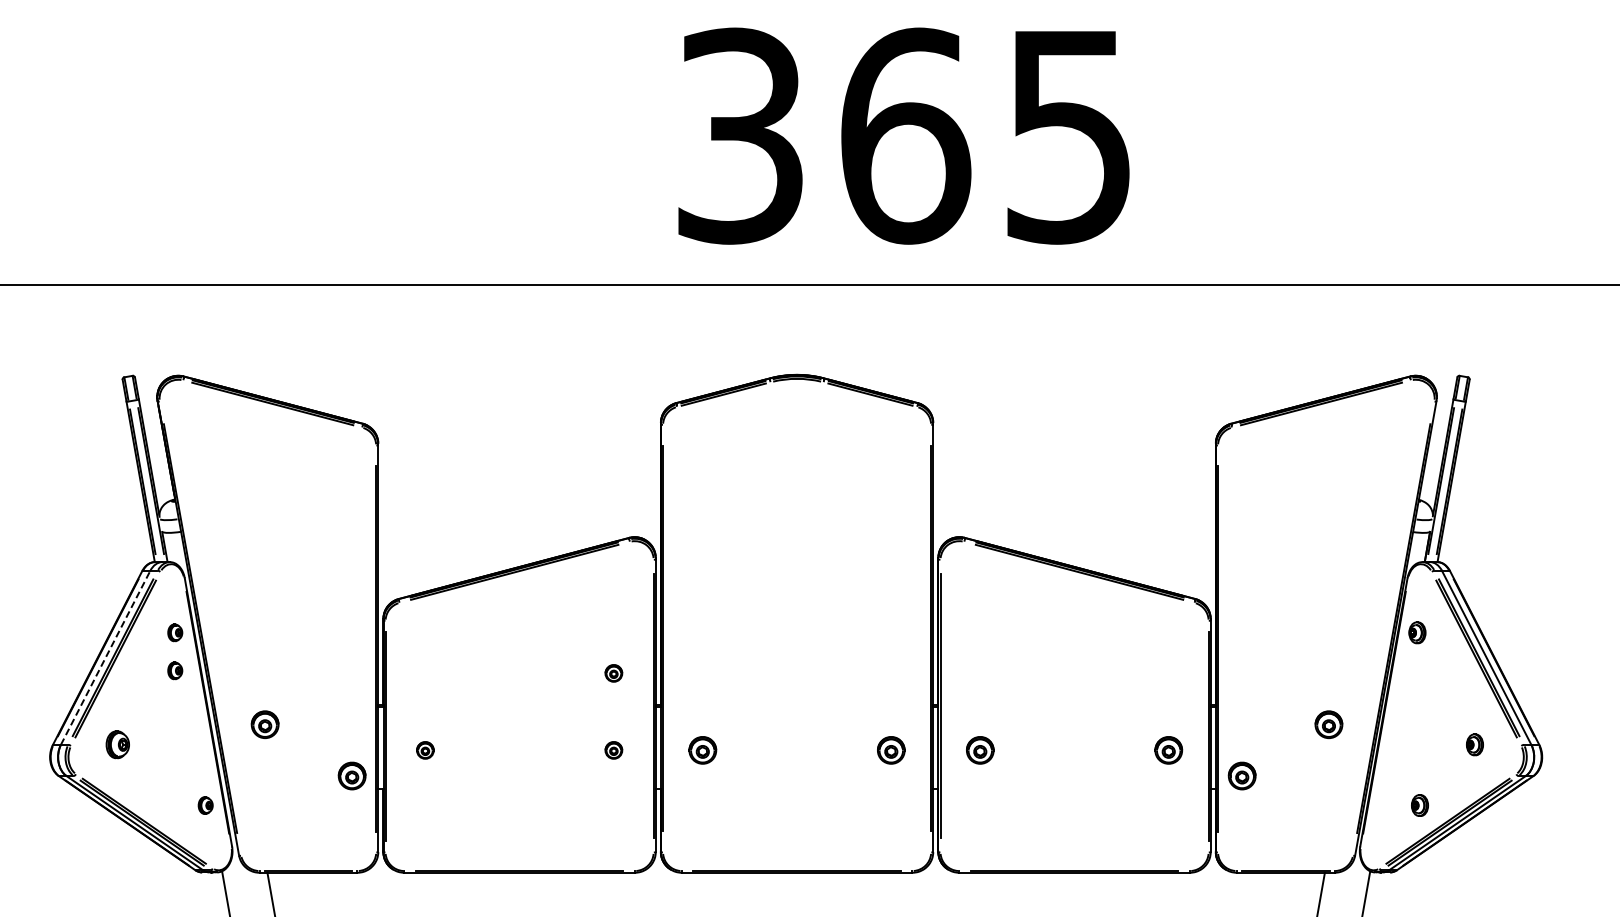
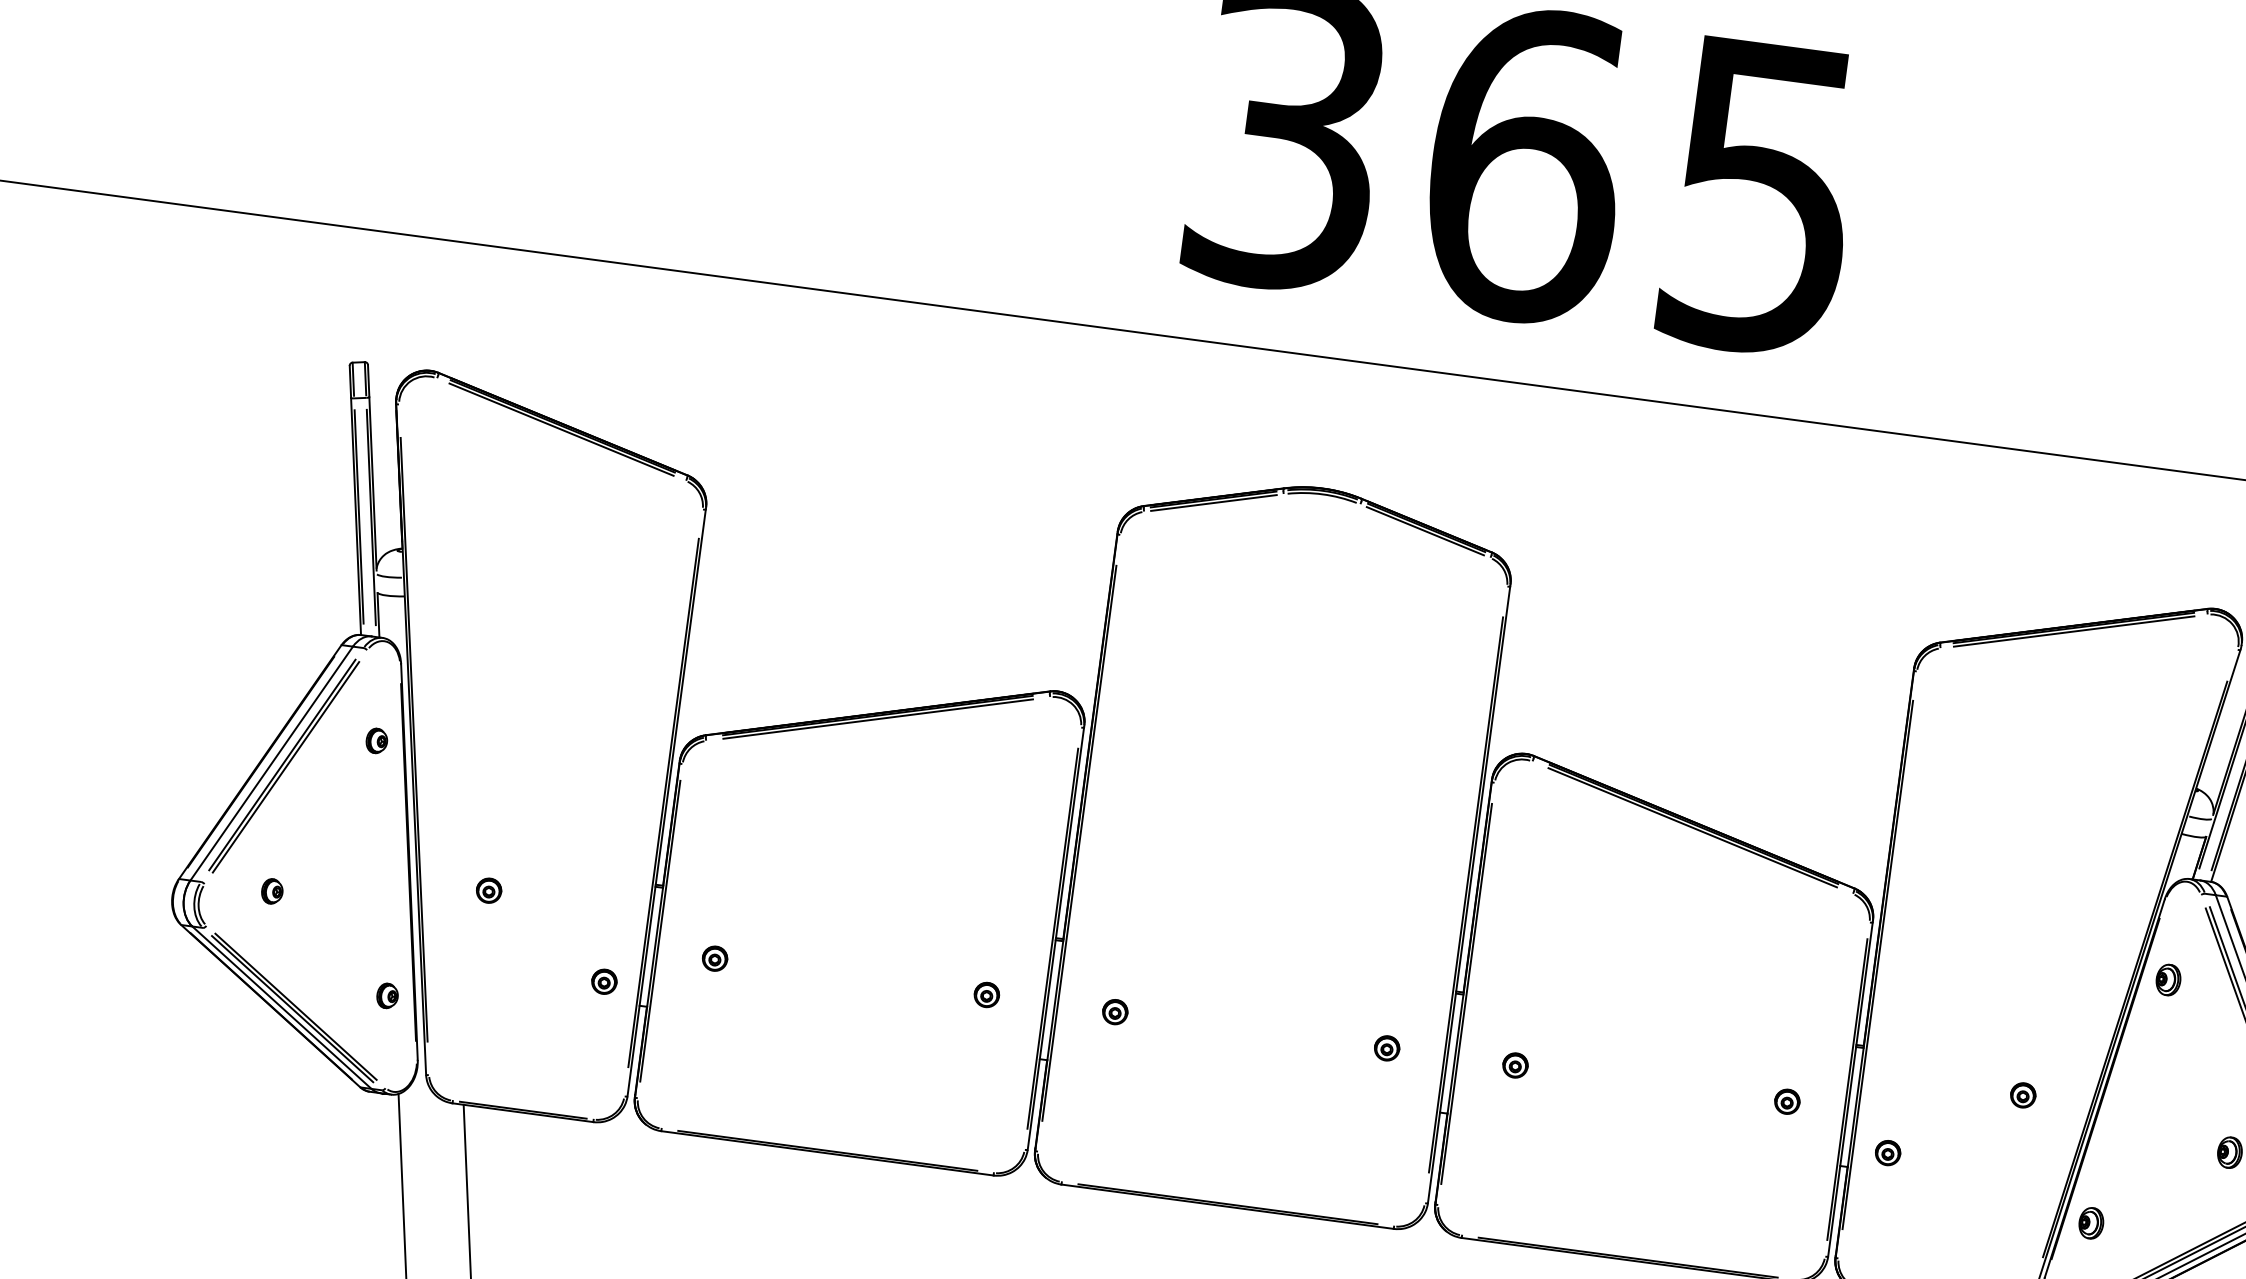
line: (105, 657) -> (271, 763), dashed -> solid
part: (175, 670) -> (369, 795), removed
part: (613, 673) -> (1001, 883), removed
part: (265, 724) -> (489, 890), size x0.62
part: (1328, 724) -> (2022, 1095), size x0.62
part: (117, 744) -> (272, 890), size x0.62
part: (702, 750) -> (1114, 1012), size x0.62
part: (891, 750) -> (1387, 1048), size x0.62
part: (980, 750) -> (1515, 1065), size x0.62
part: (1168, 750) -> (1786, 1101), size x0.62
part: (351, 776) -> (603, 982), size x0.62
part: (1241, 776) -> (1887, 1153), size x0.62
part: (1419, 805) -> (2090, 1223), moved

